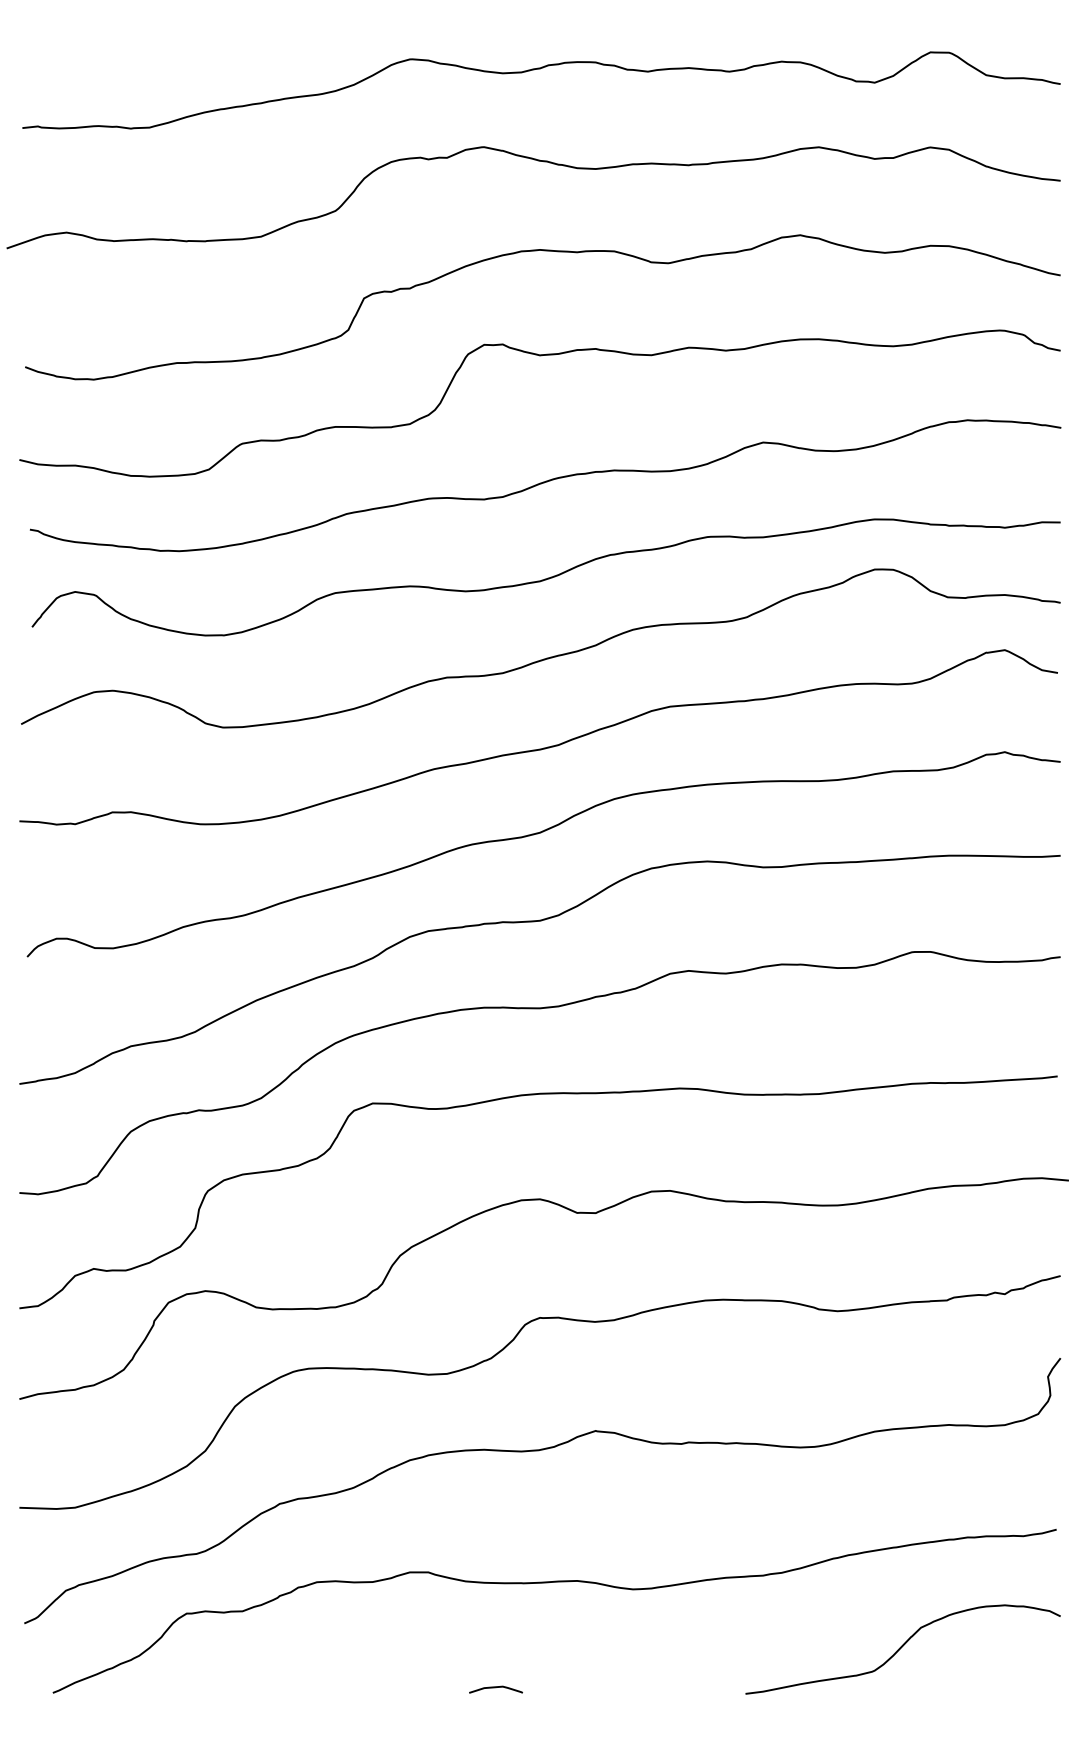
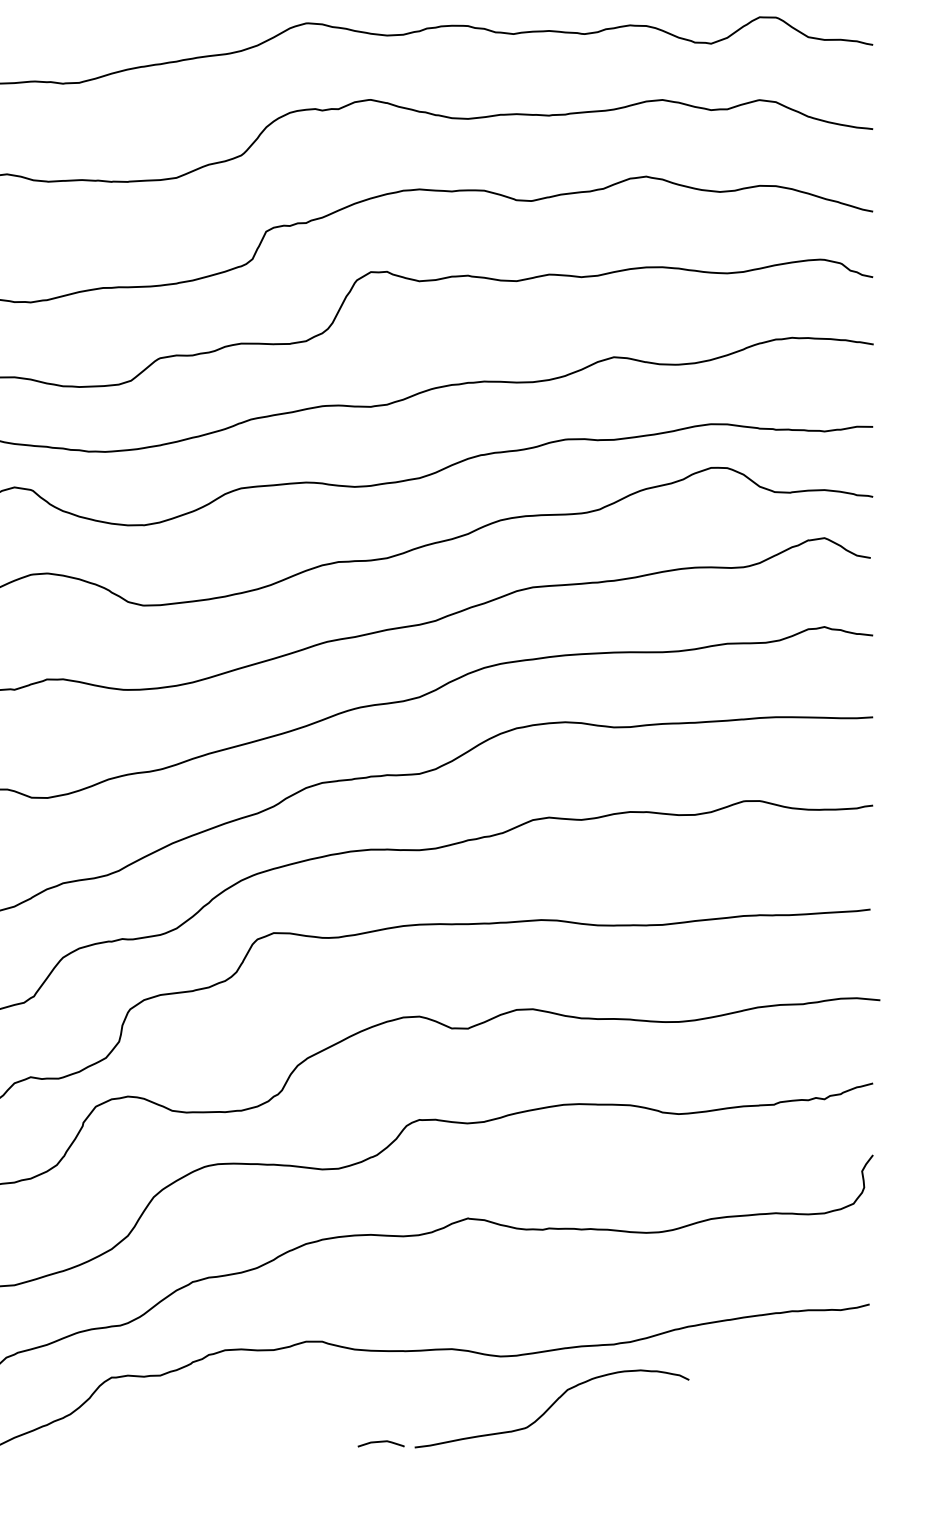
curve: (901, 1648) -> (550, 1407), moved

